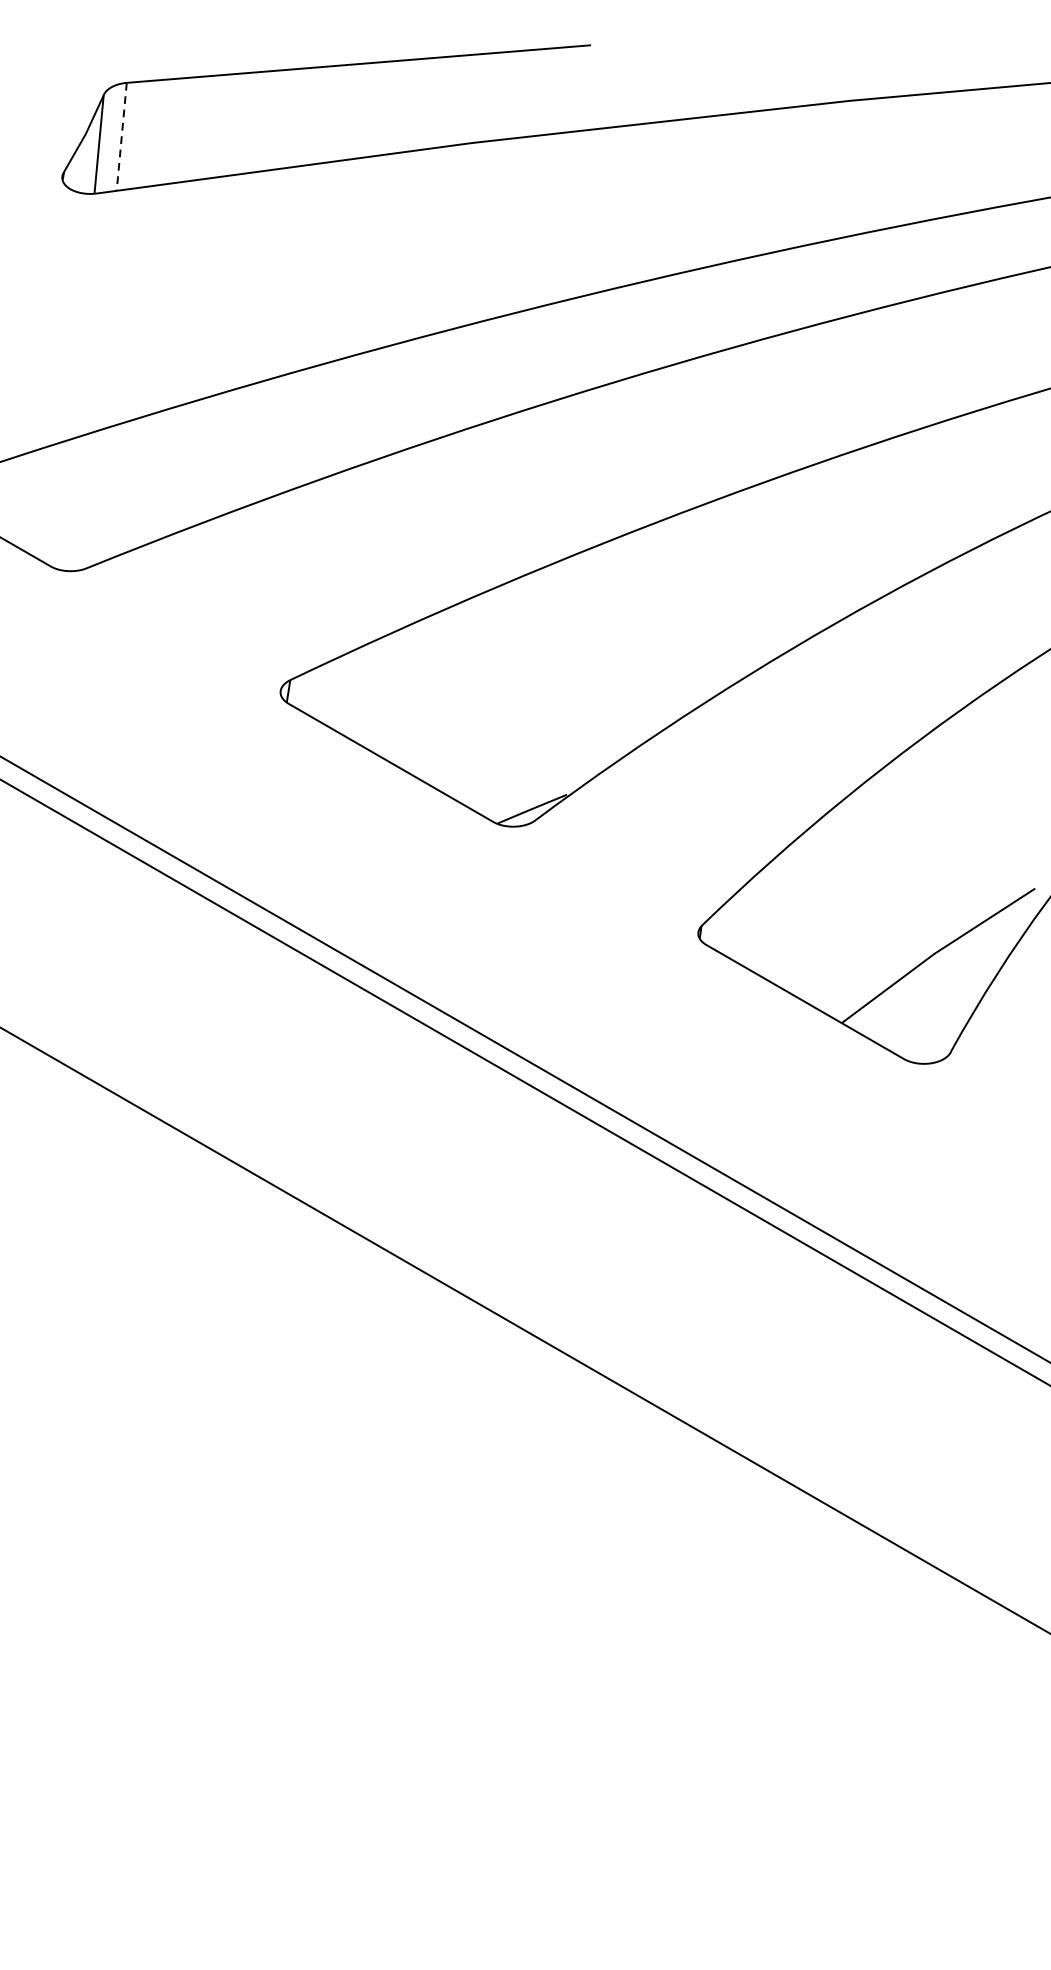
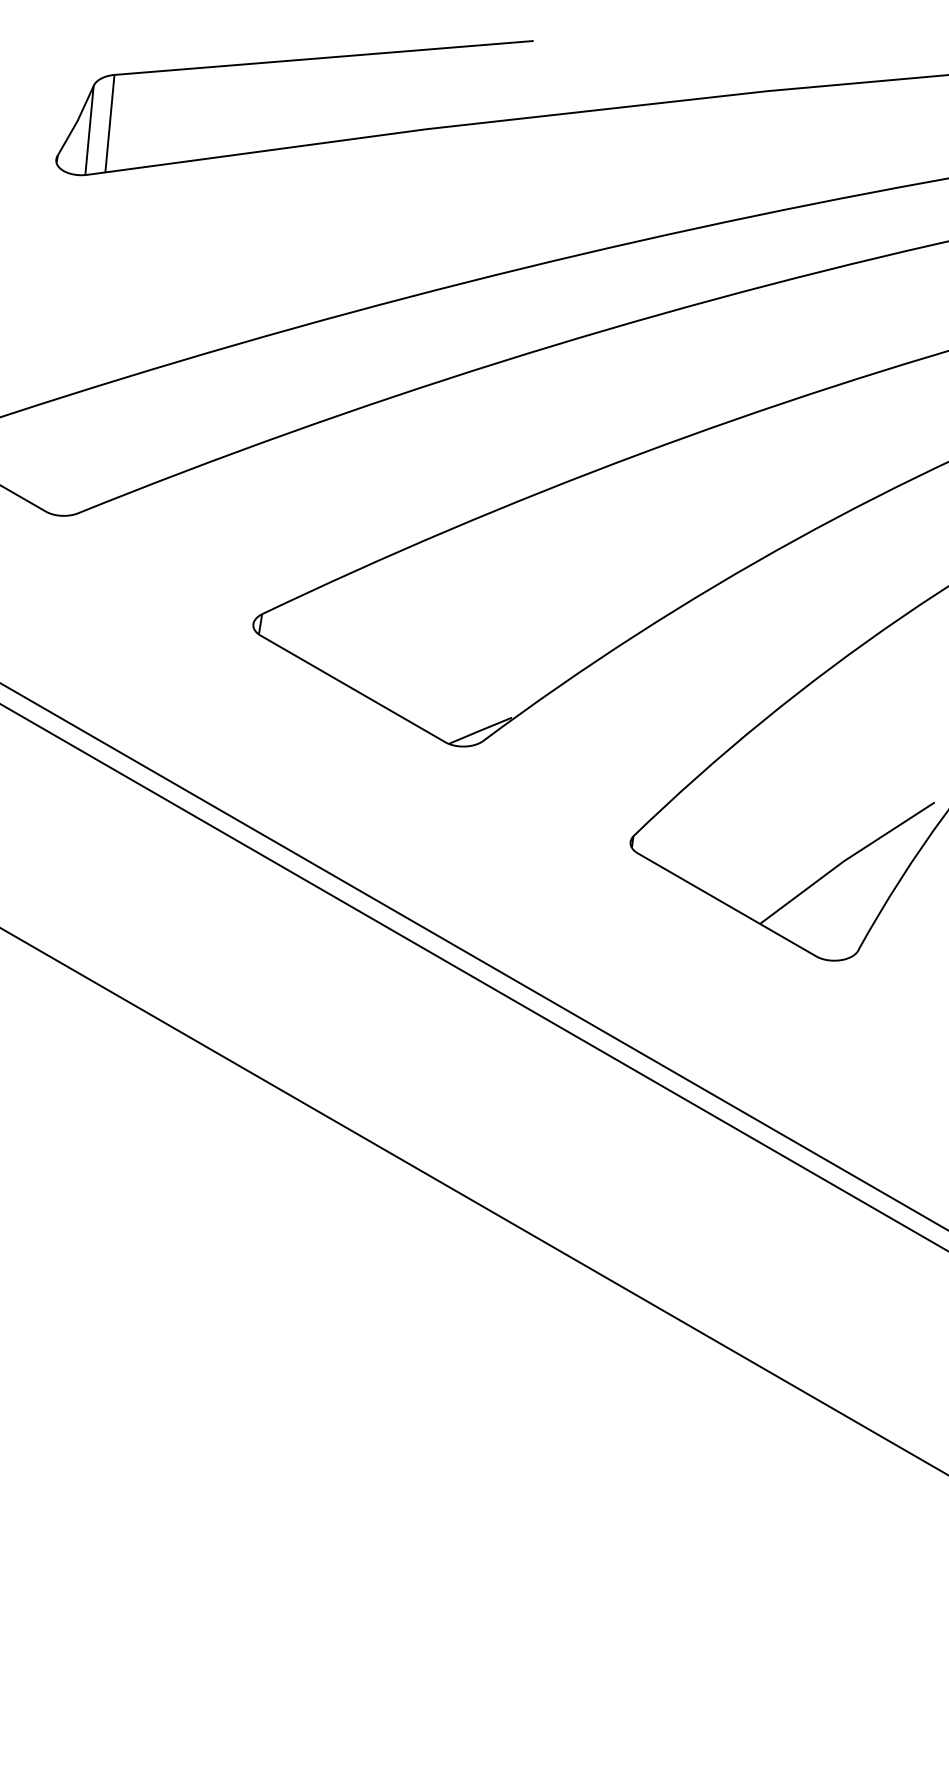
line: (121, 136) -> (109, 123), dashed -> solid

